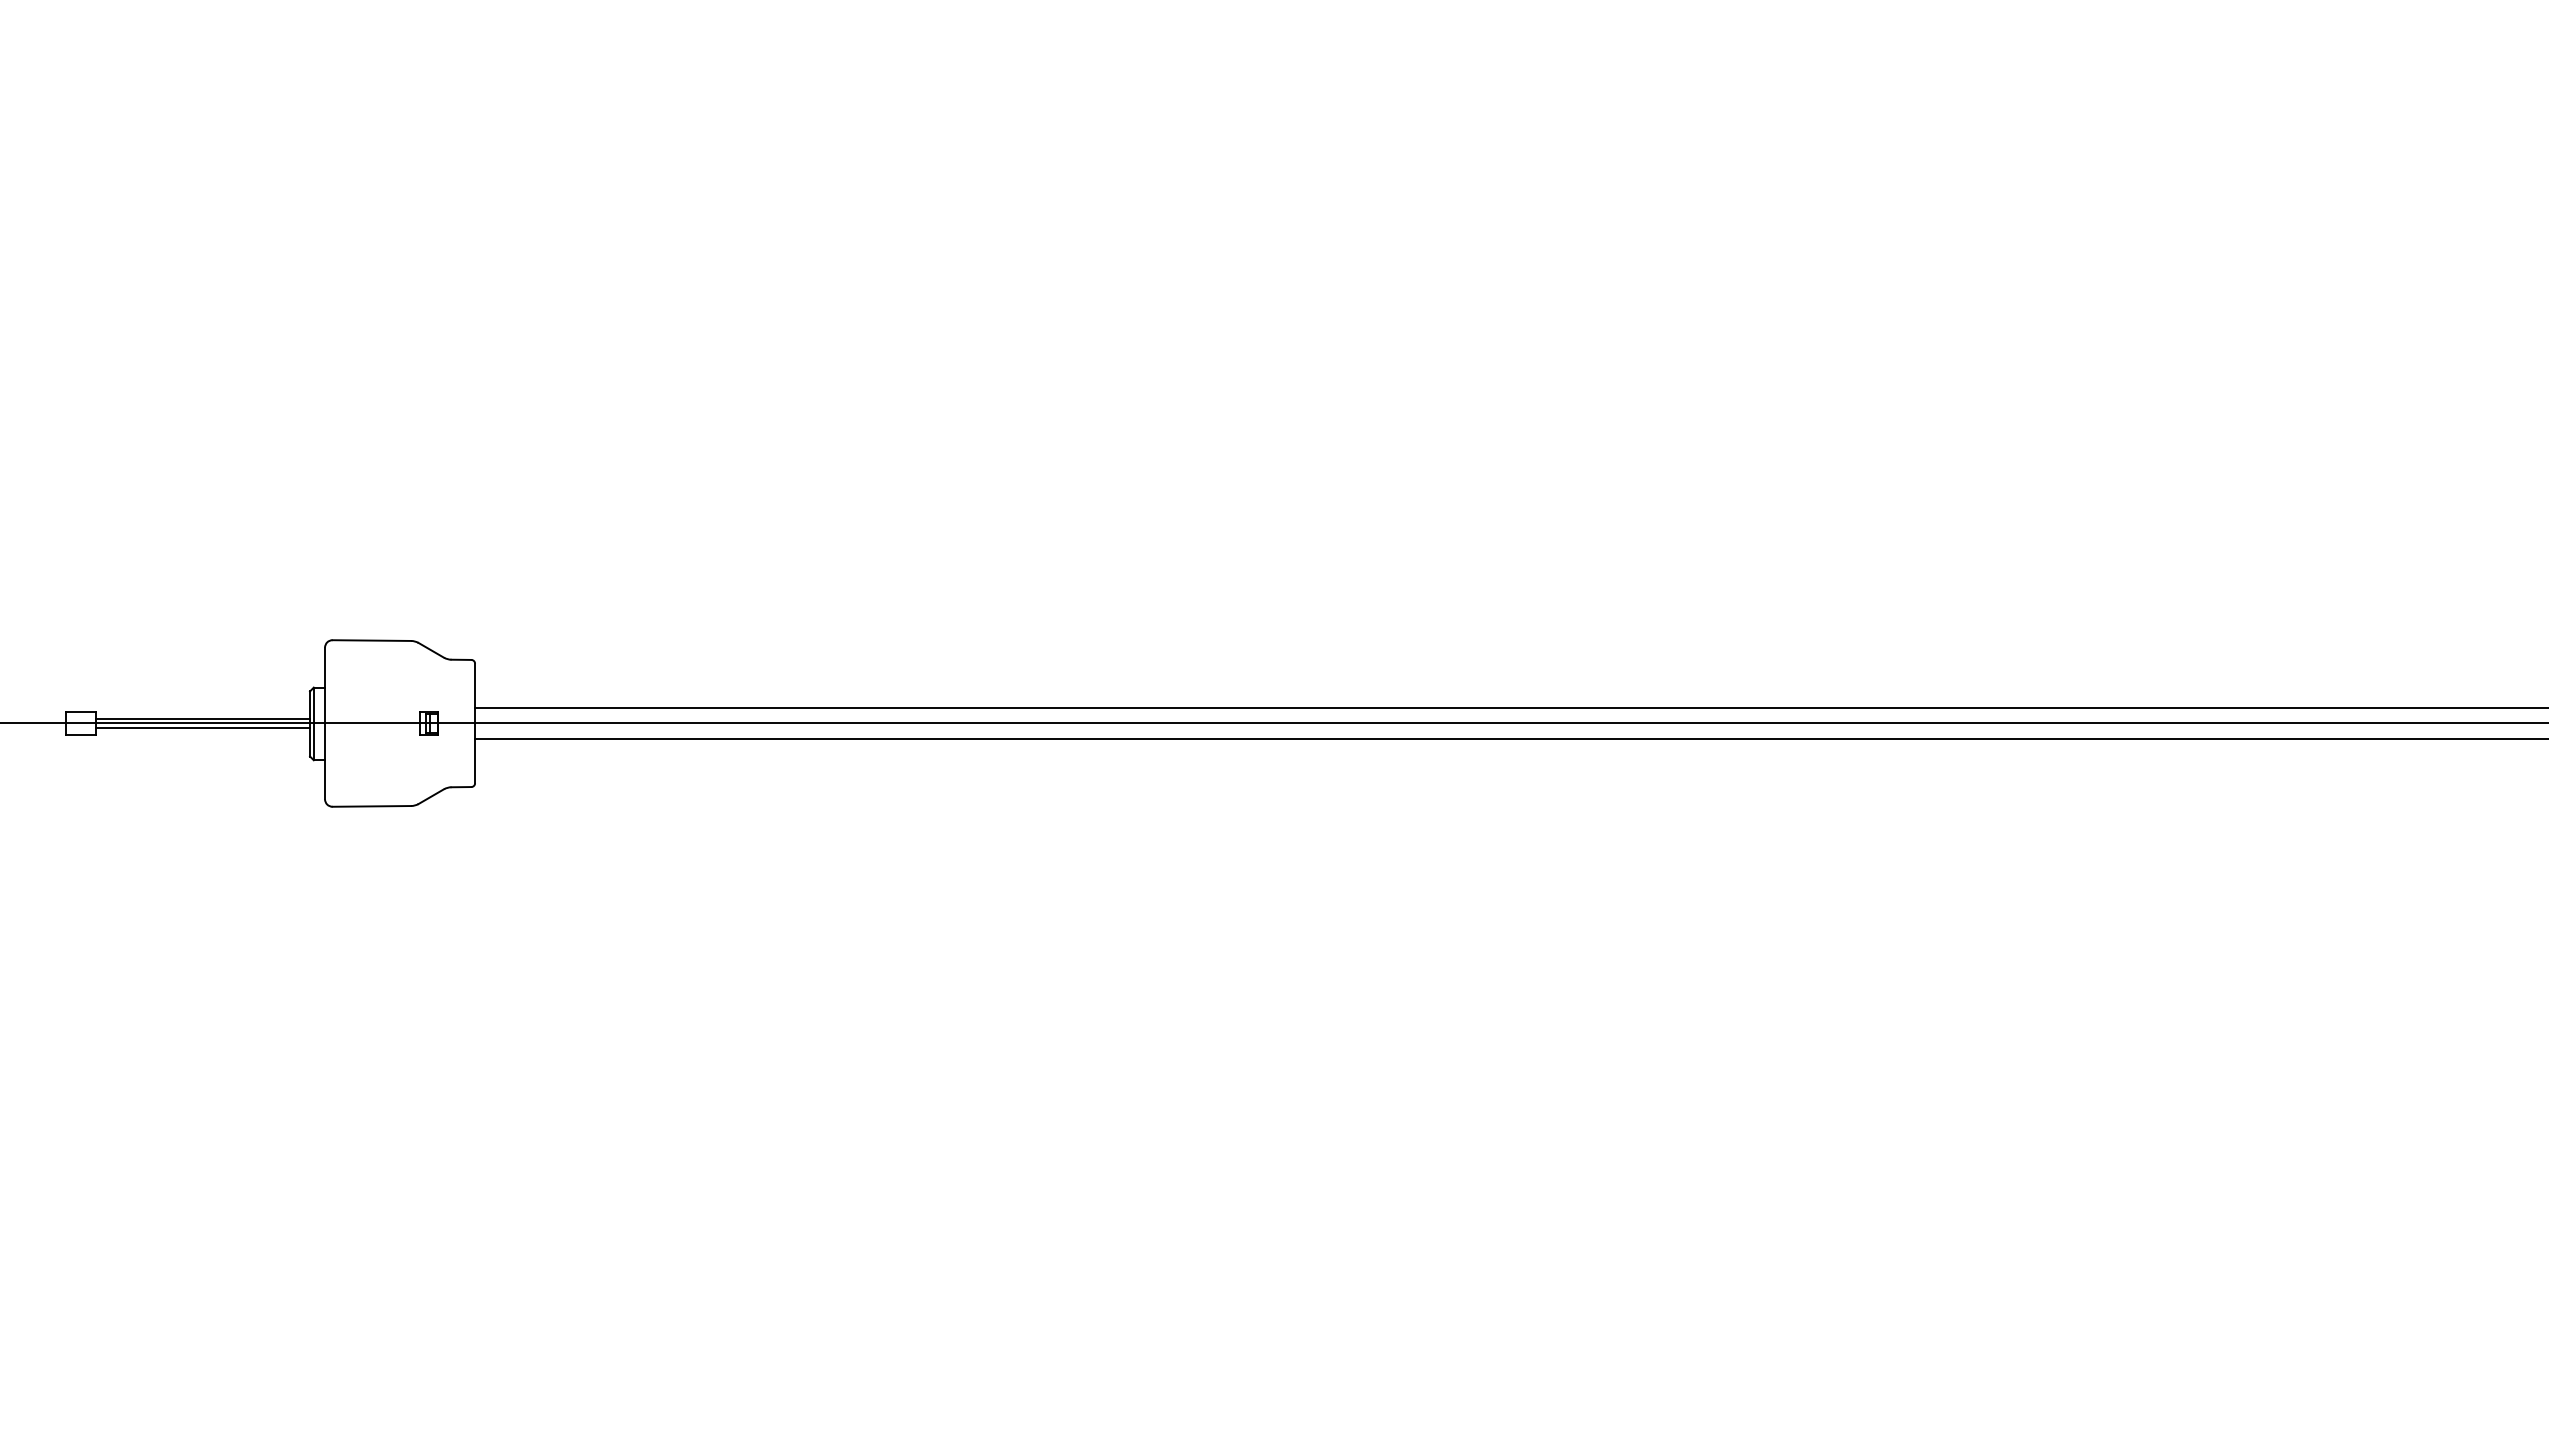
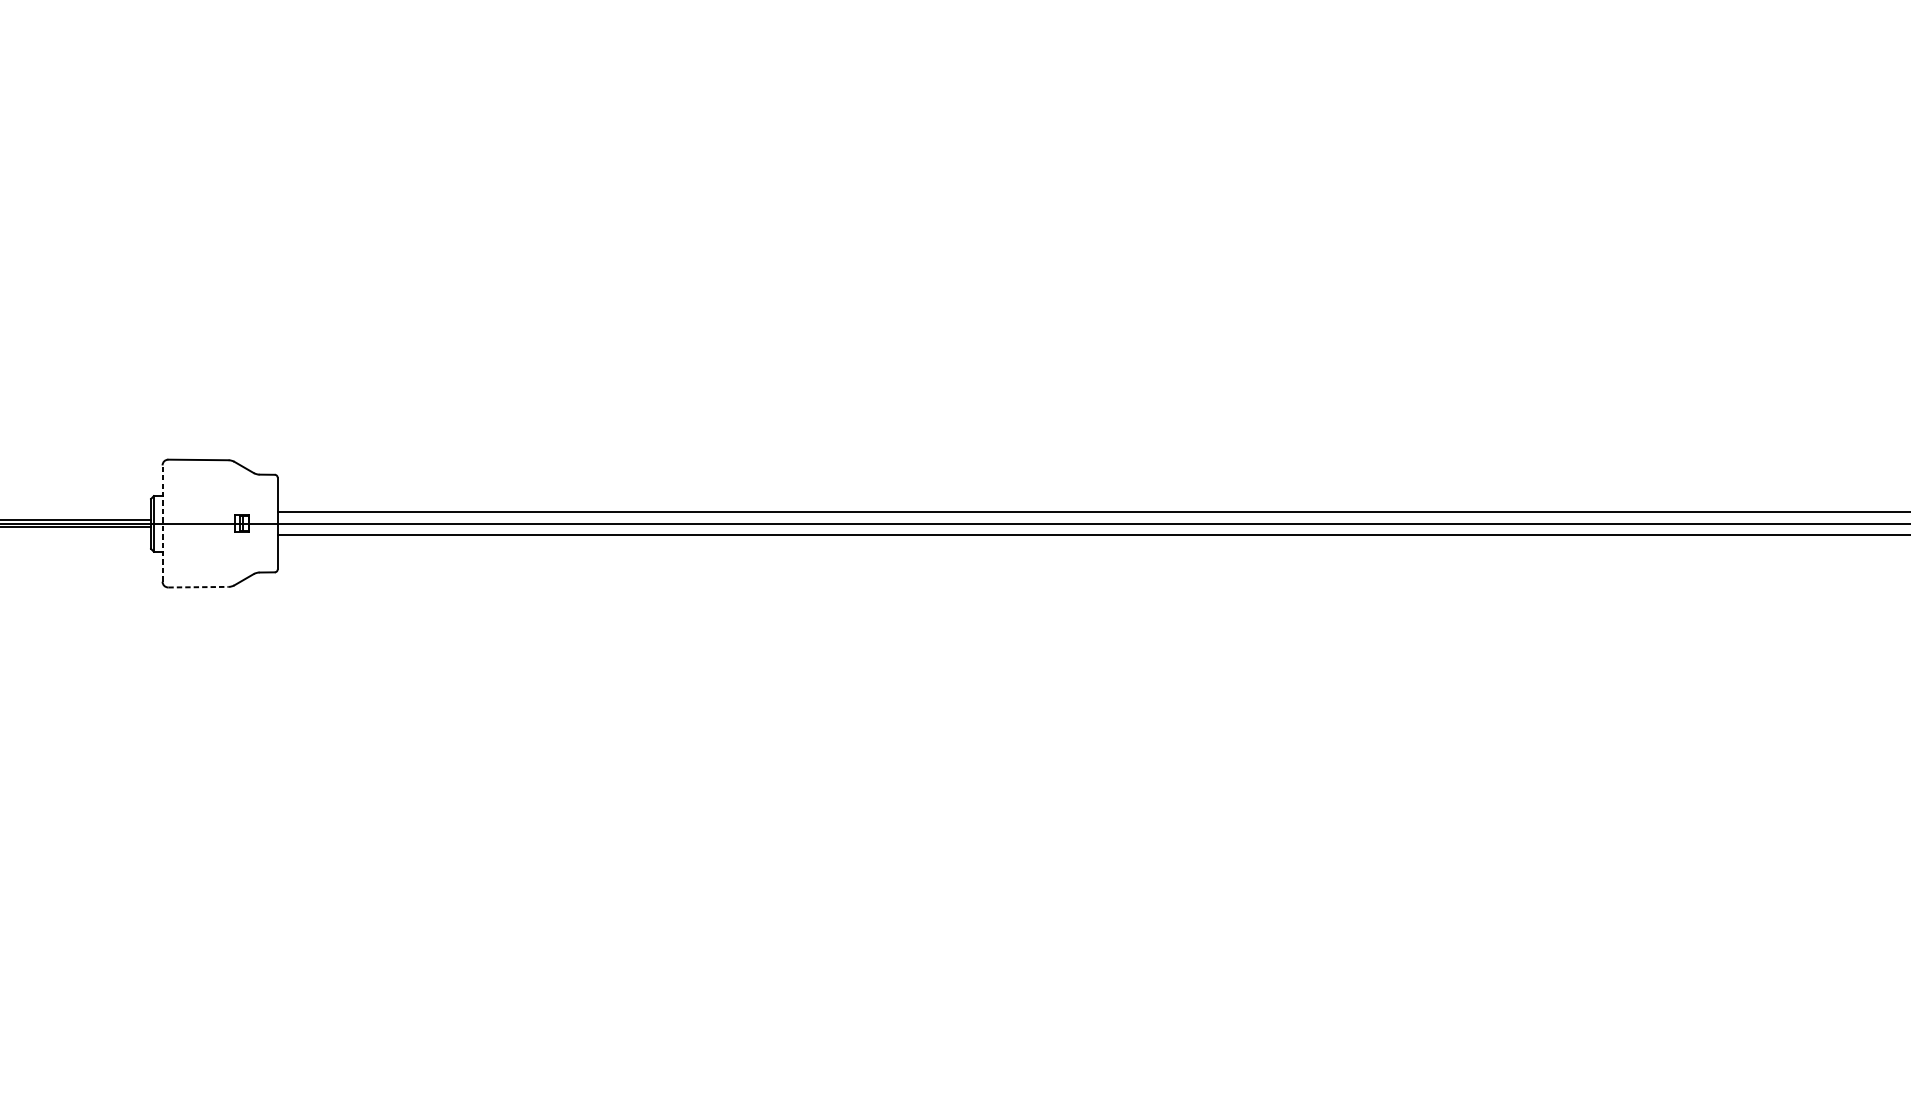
line: (325, 723) -> (162, 523), solid -> dashed
line: (372, 806) -> (198, 587), solid -> dashed

